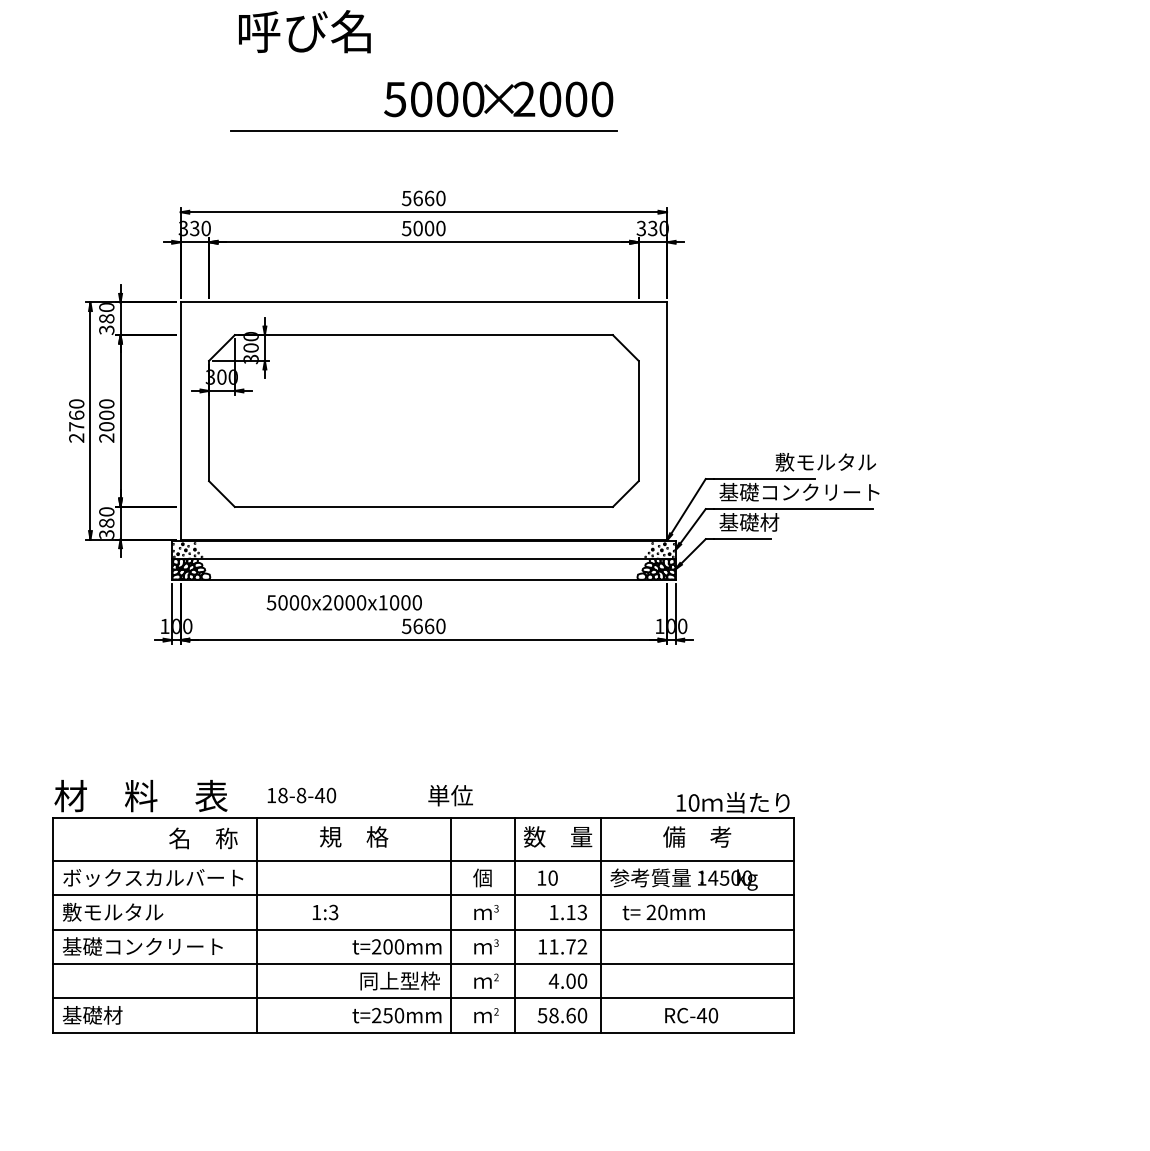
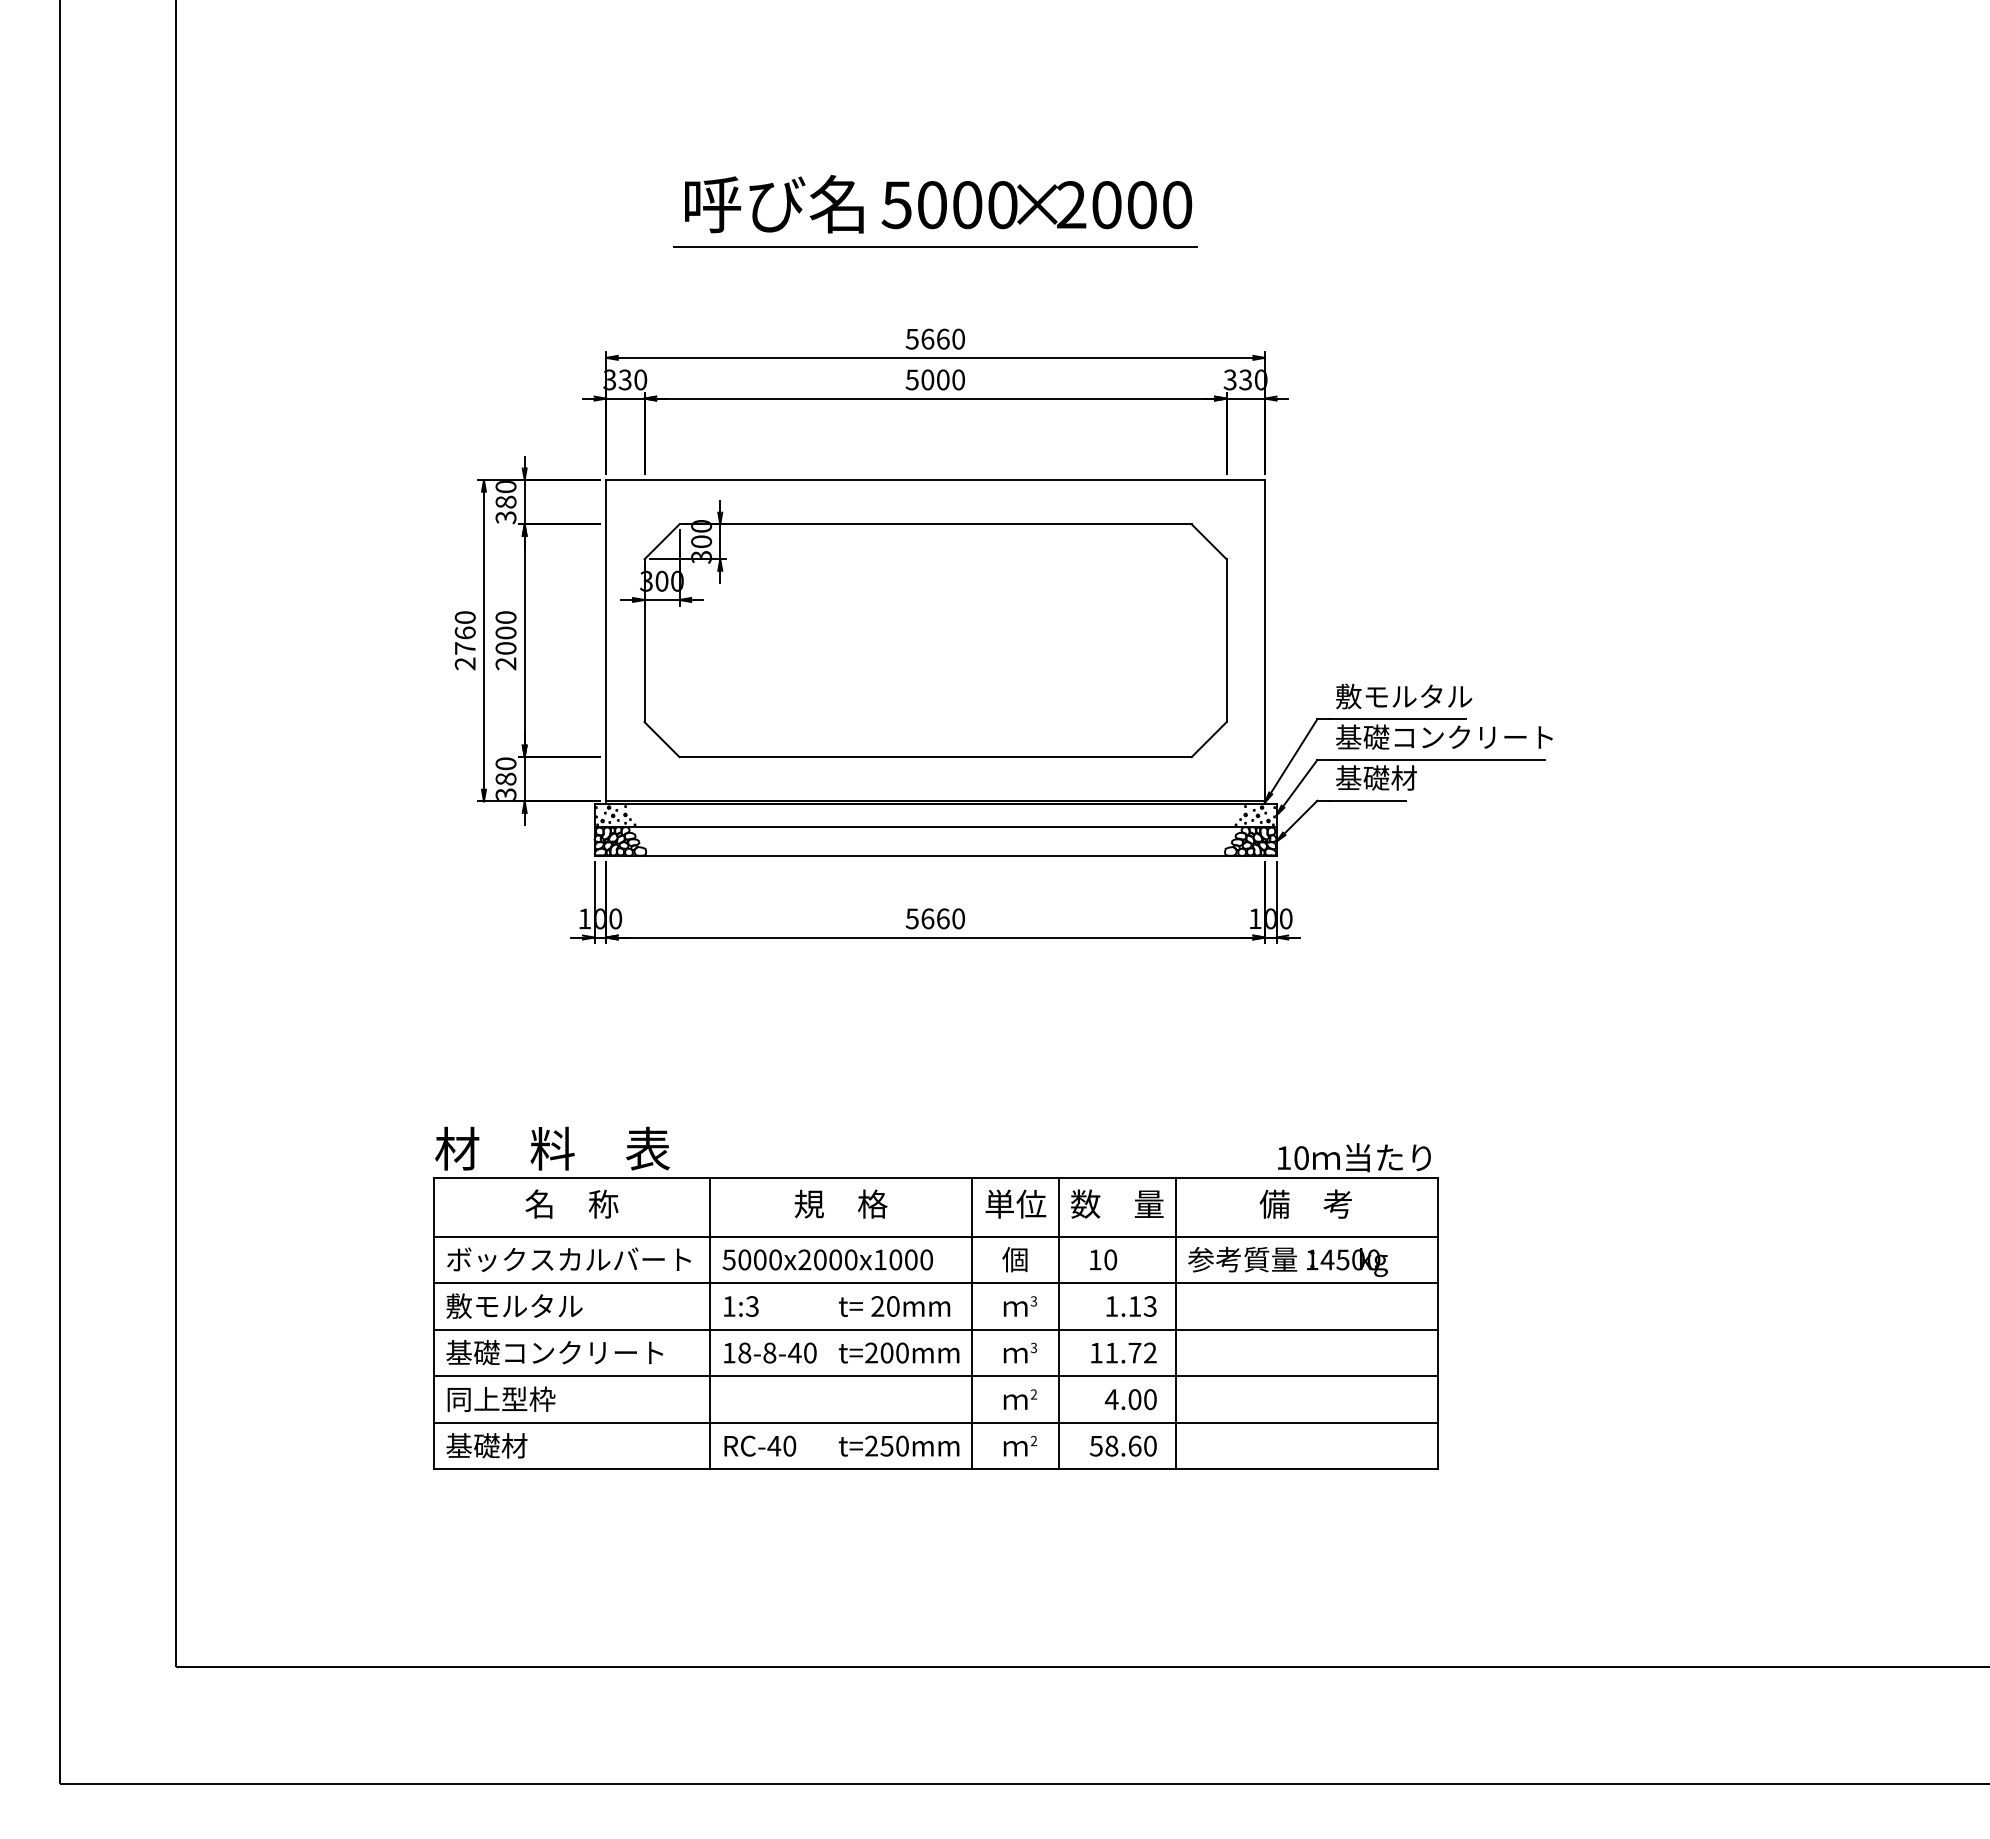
text: (304, 31) -> (774, 204), moved
text: (826, 462) -> (1404, 696), moved
text: (344, 602) -> (827, 1259), moved
text: (302, 795) -> (770, 1352), moved
text: (450, 795) -> (1015, 1203), moved
text: (203, 837) -> (571, 1203), moved
text: (325, 912) -> (741, 1306), moved
text: (663, 912) -> (894, 1306), moved
text: (400, 980) -> (501, 1398), moved
text: (691, 1015) -> (760, 1445), moved

